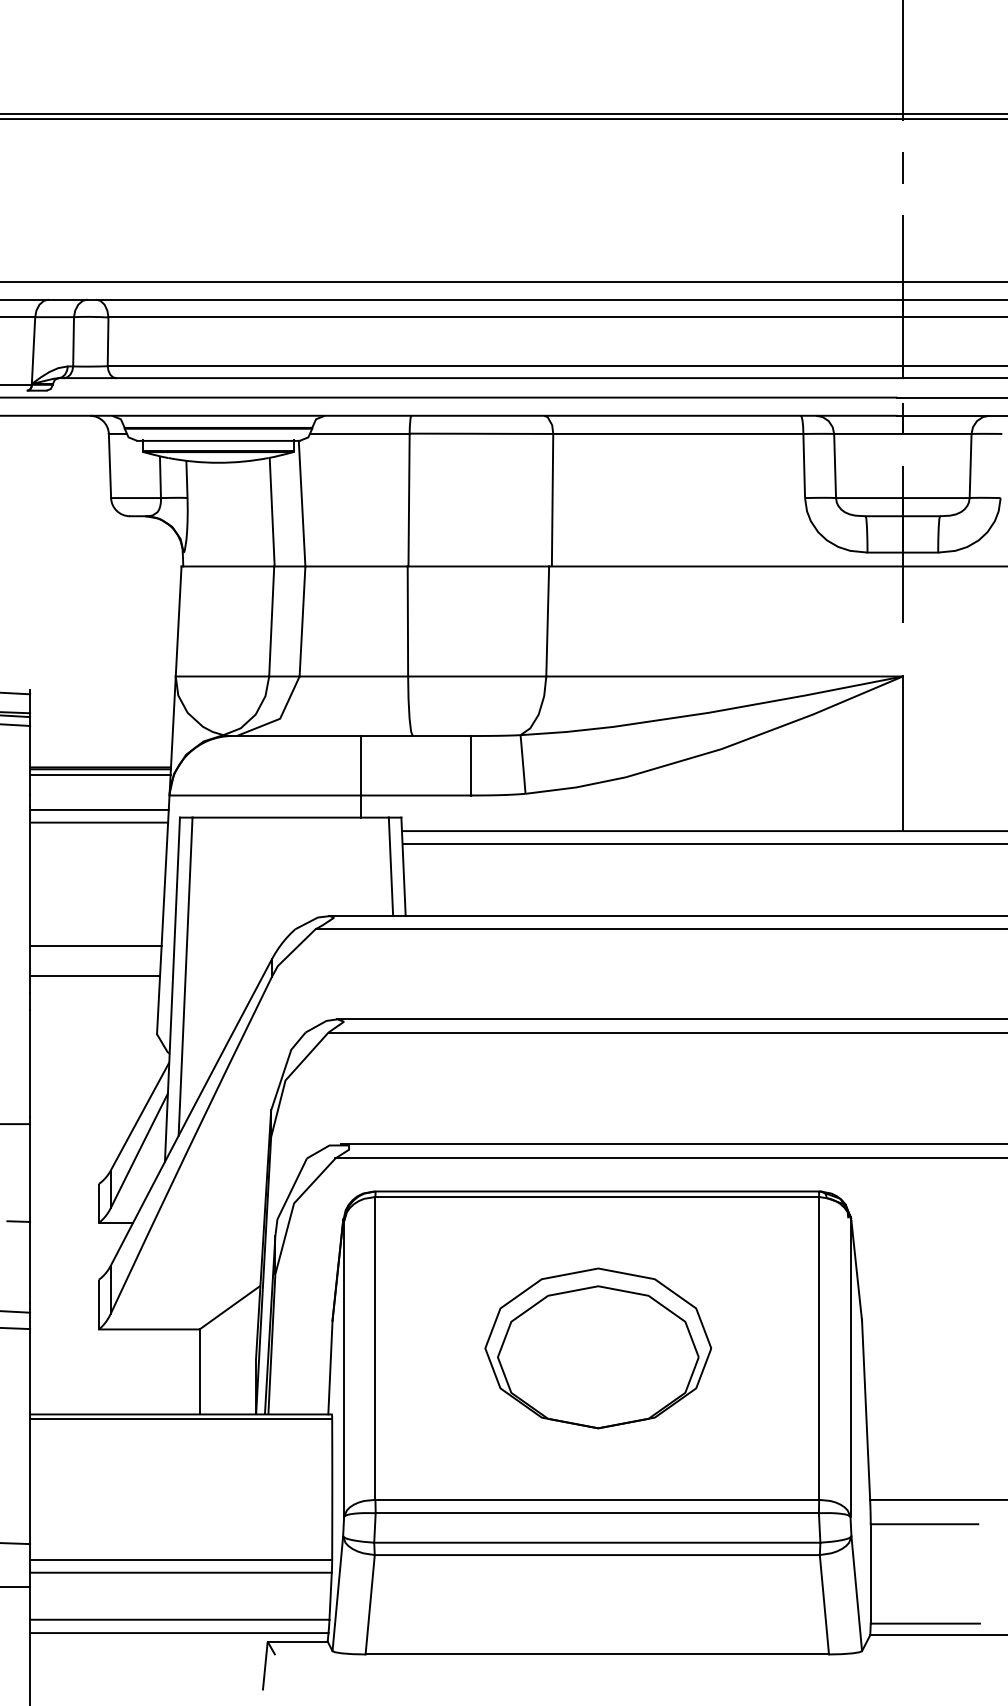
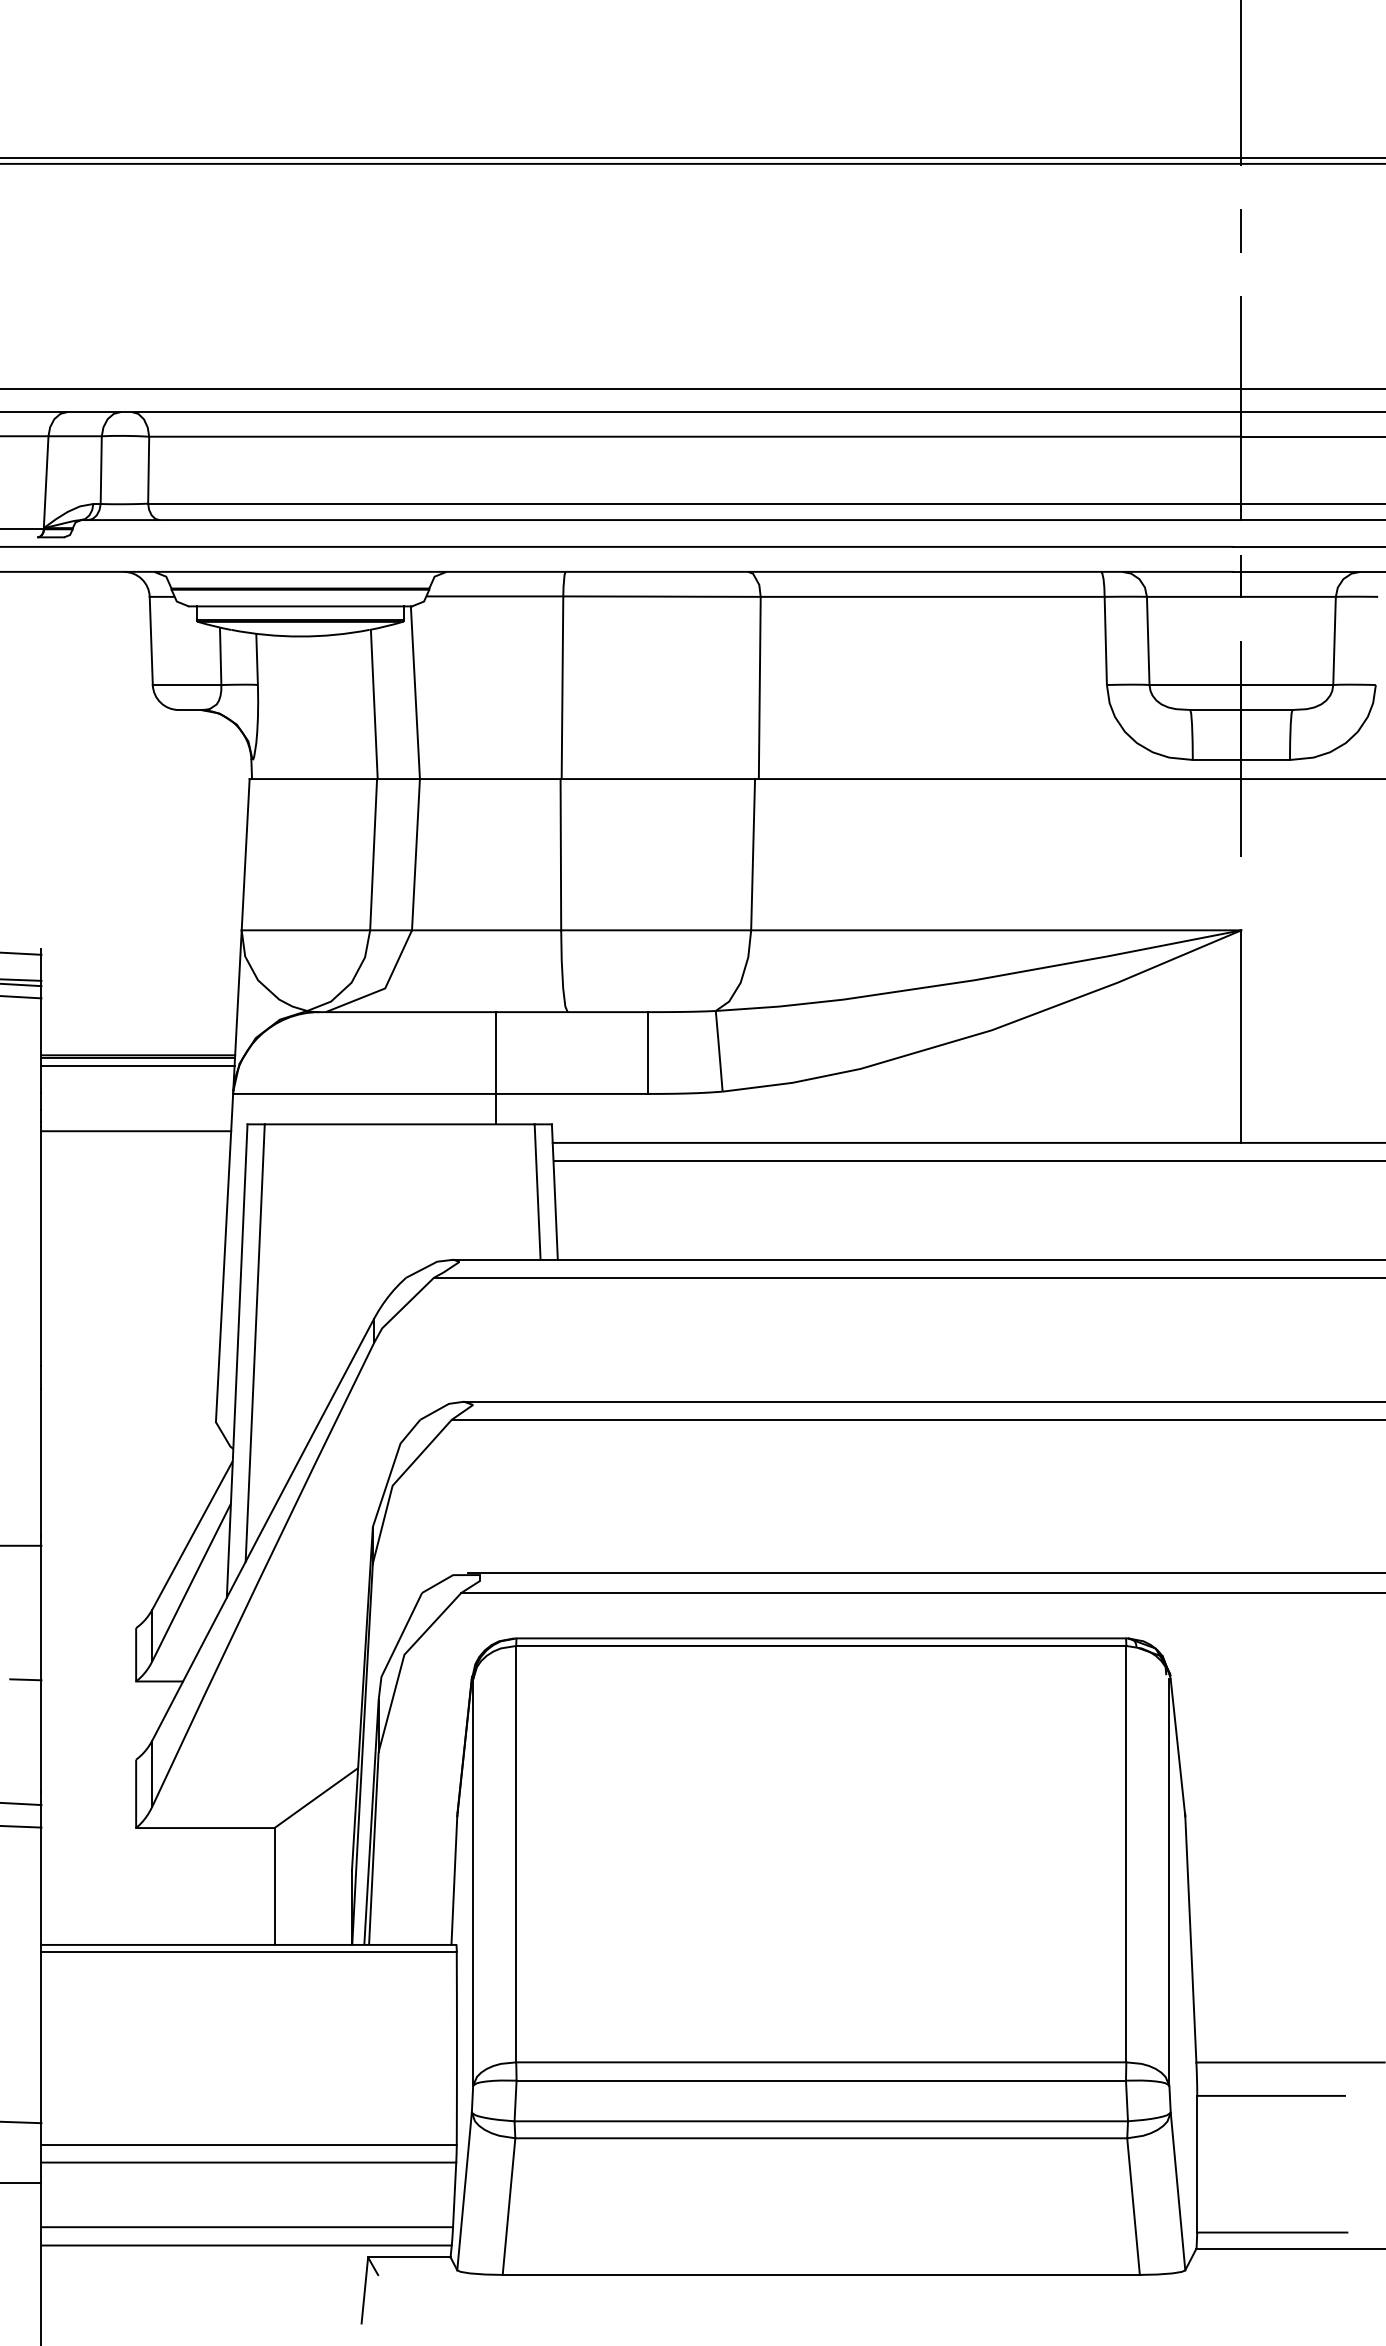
line: (99, 809) -> (136, 1113), removed
line: (95, 945) -> (131, 1300), removed
line: (95, 975) -> (131, 1341), removed
part: (597, 1348) -> (821, 1854), removed

